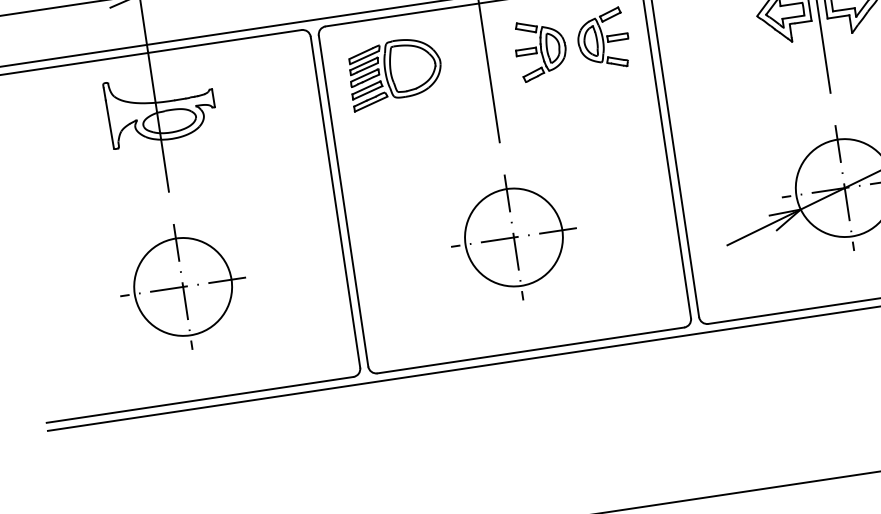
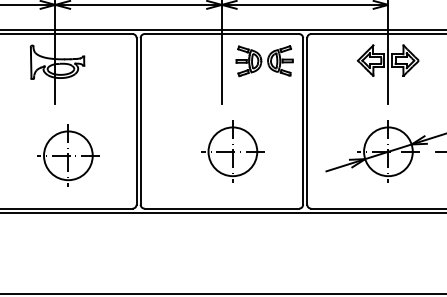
part: (395, 73) -> (175, 62), removed
part: (513, 236) -> (232, 151), moved
part: (183, 286) -> (68, 155), moved

